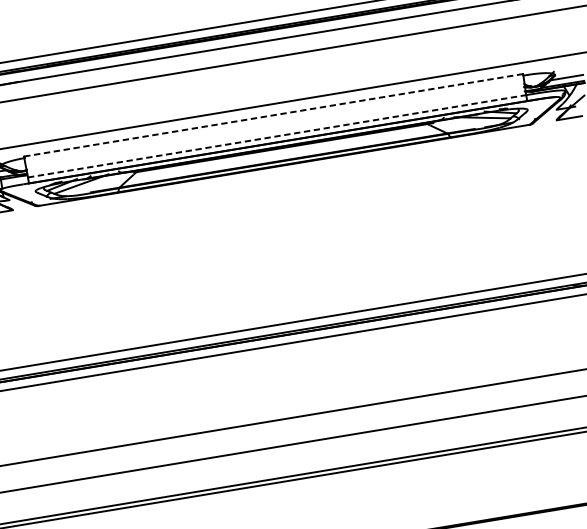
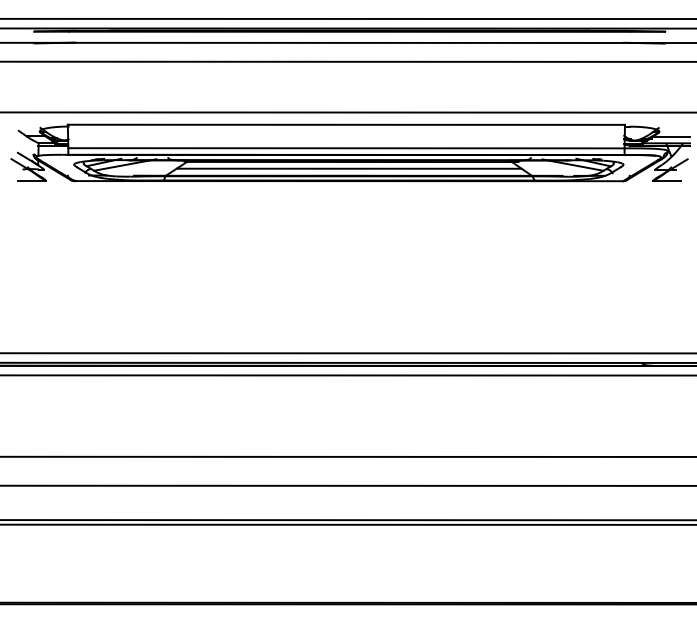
line: (273, 115) -> (346, 124), dashed -> solid
line: (277, 136) -> (346, 148), dashed -> solid
line: (281, 154) -> (348, 168), added

